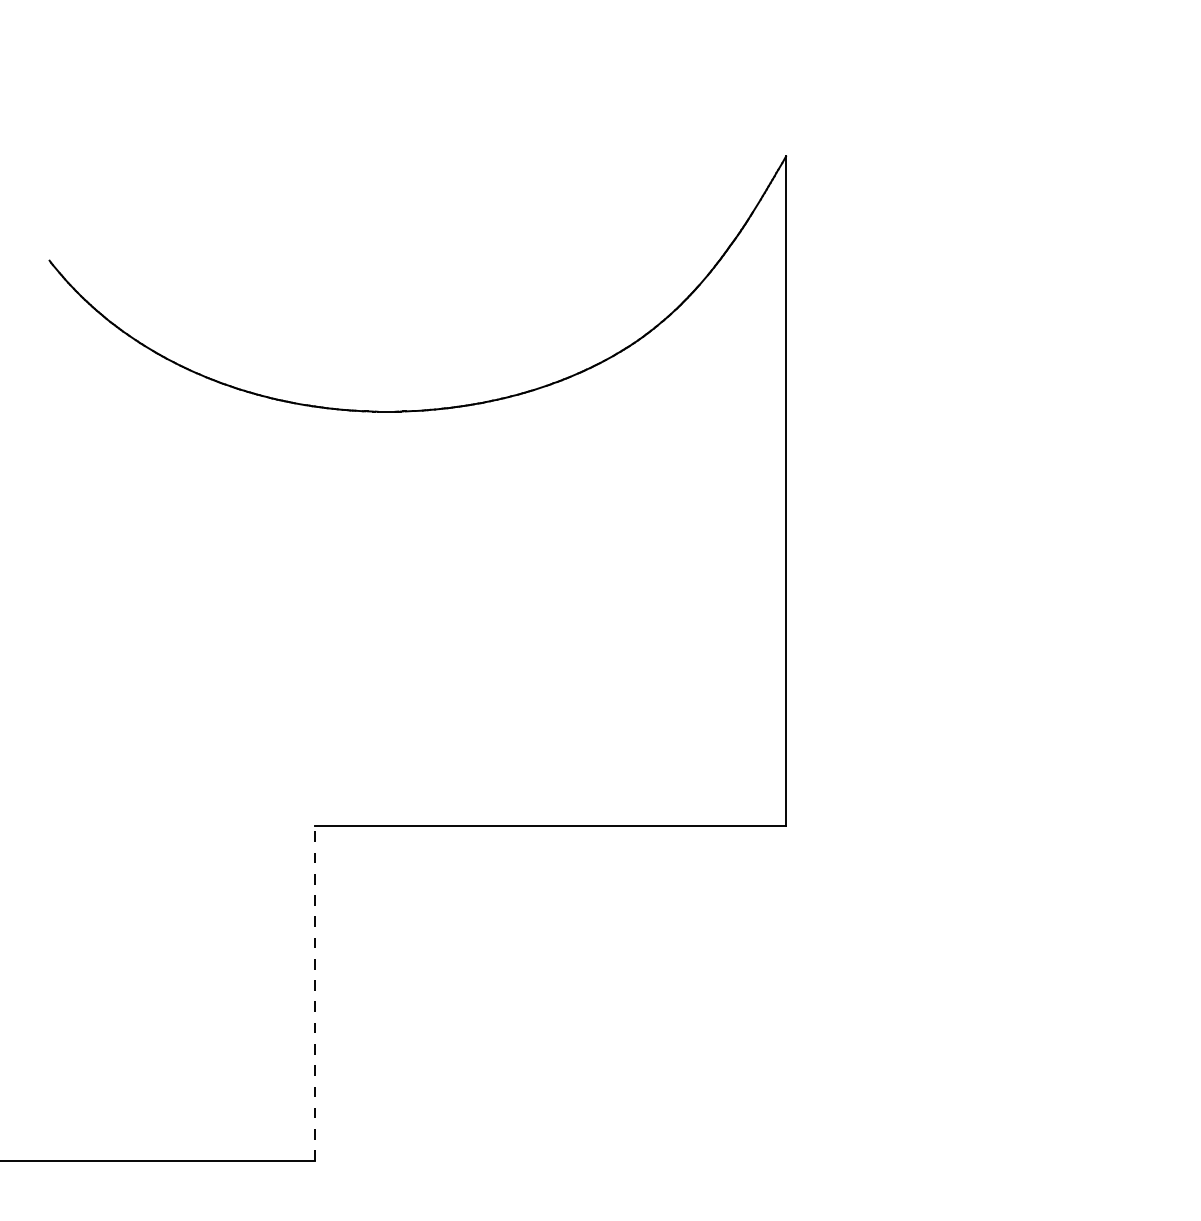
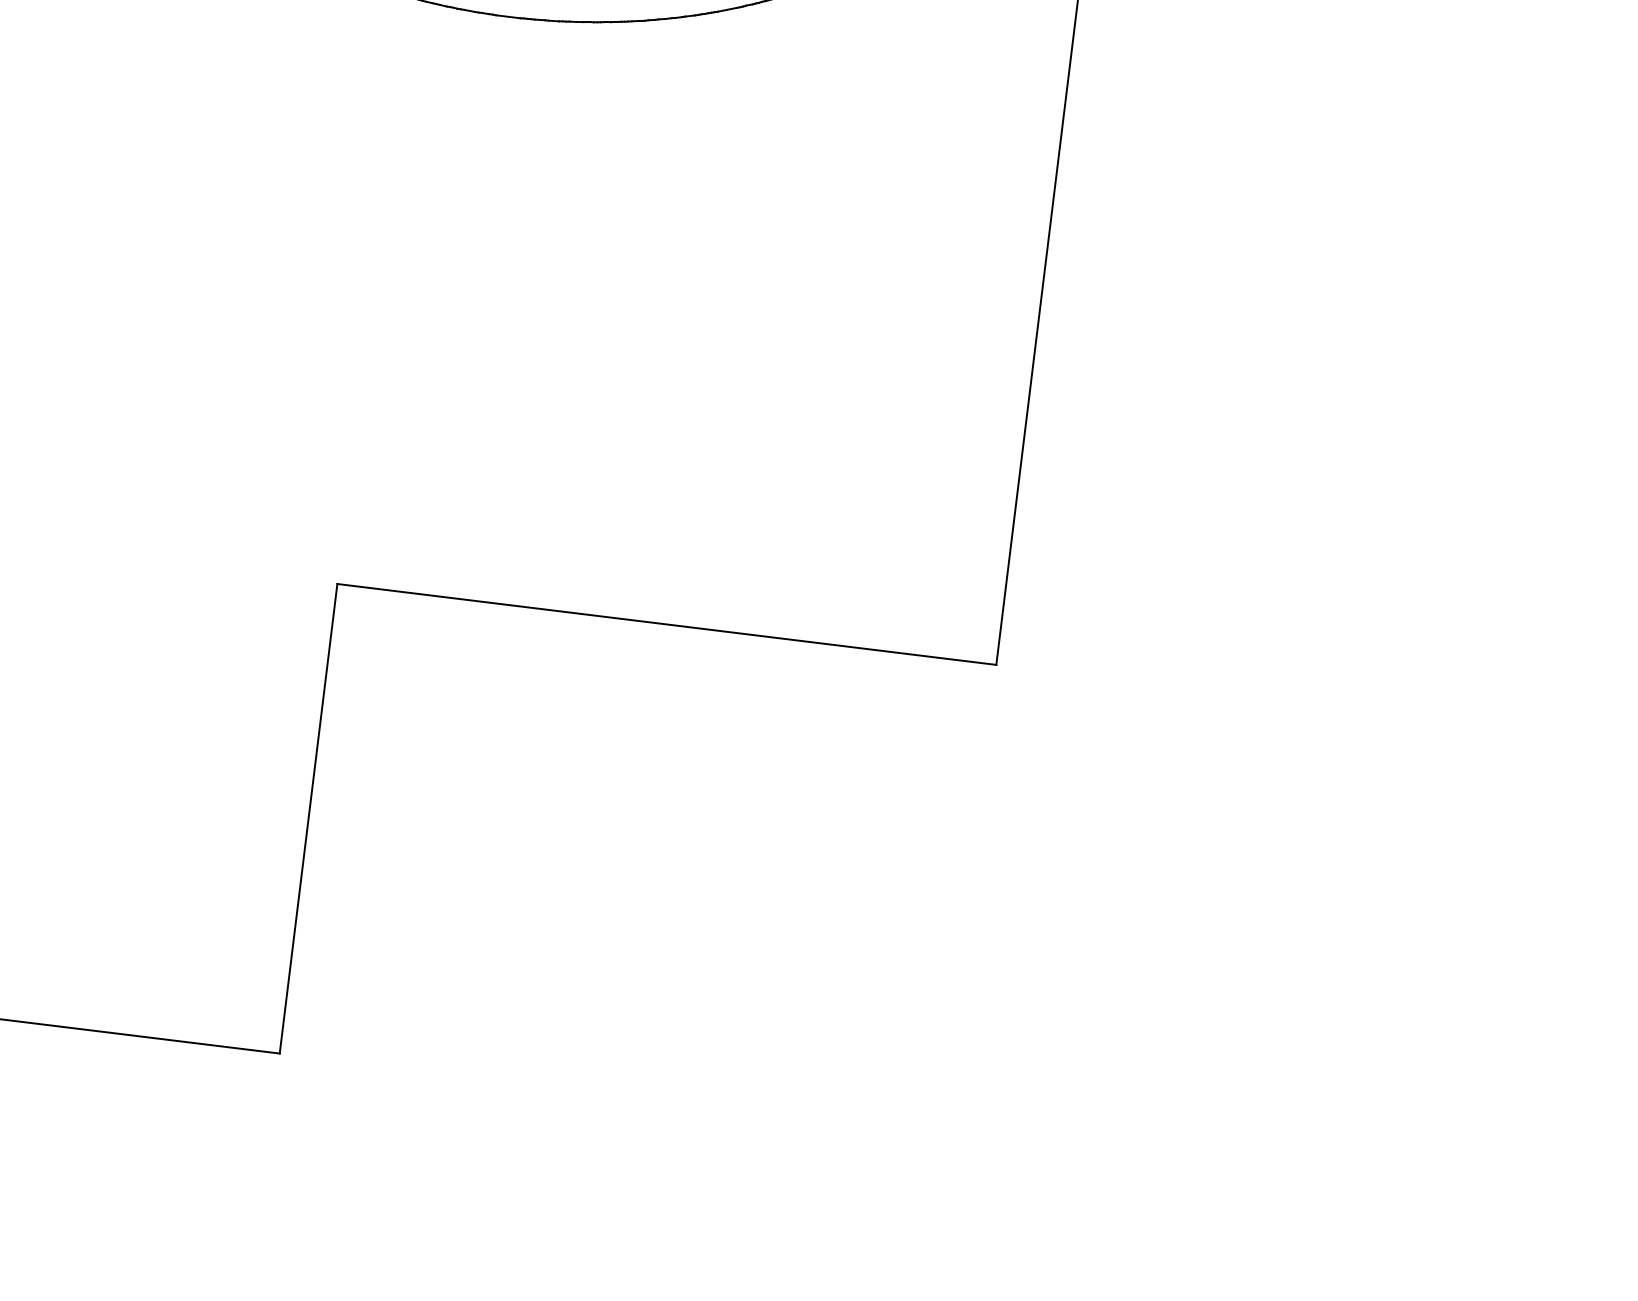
line: (315, 993) -> (308, 819), dashed -> solid

